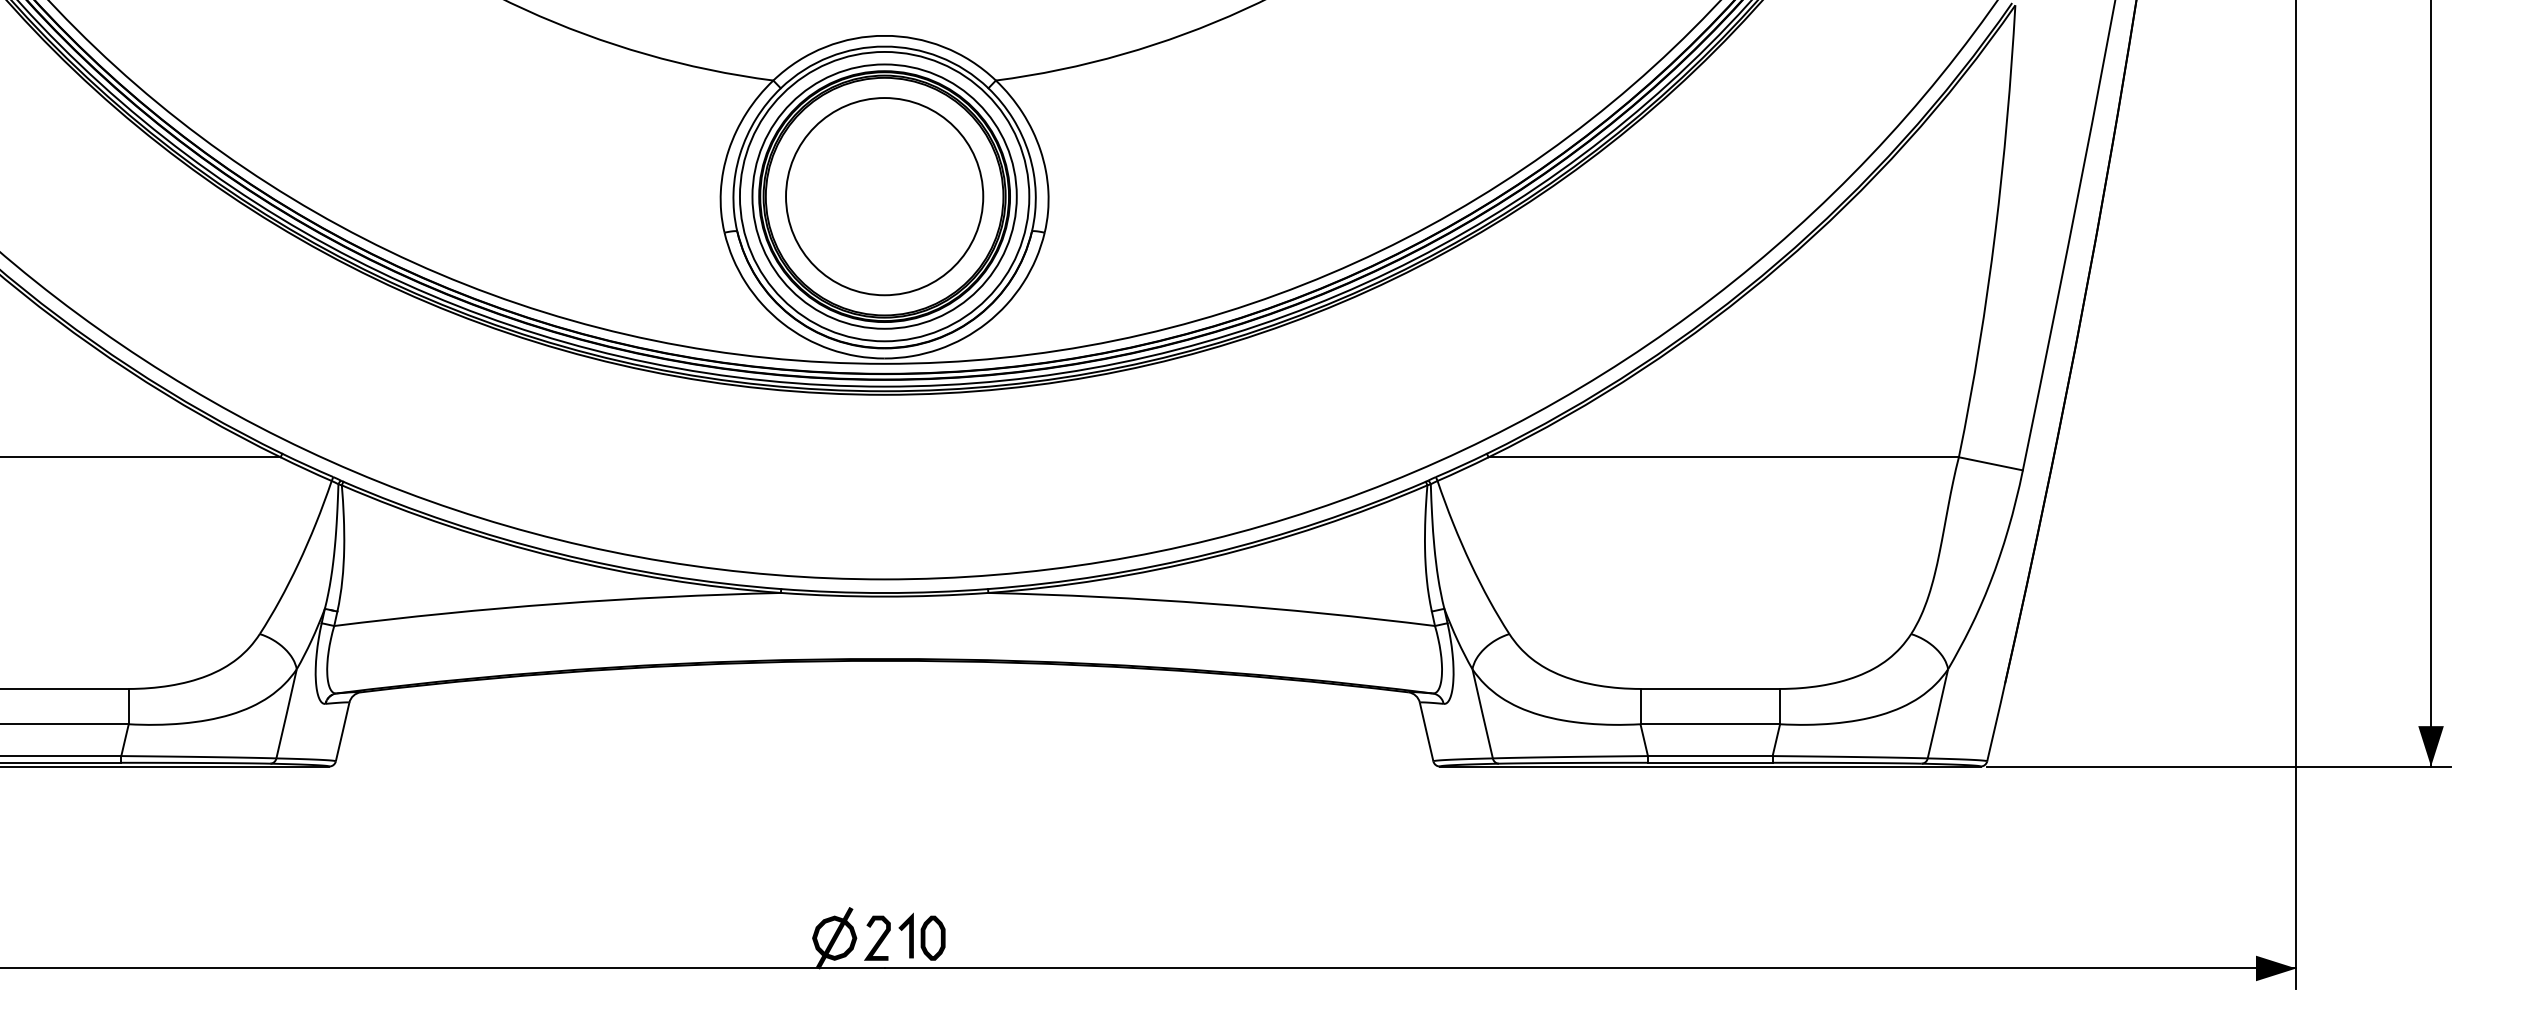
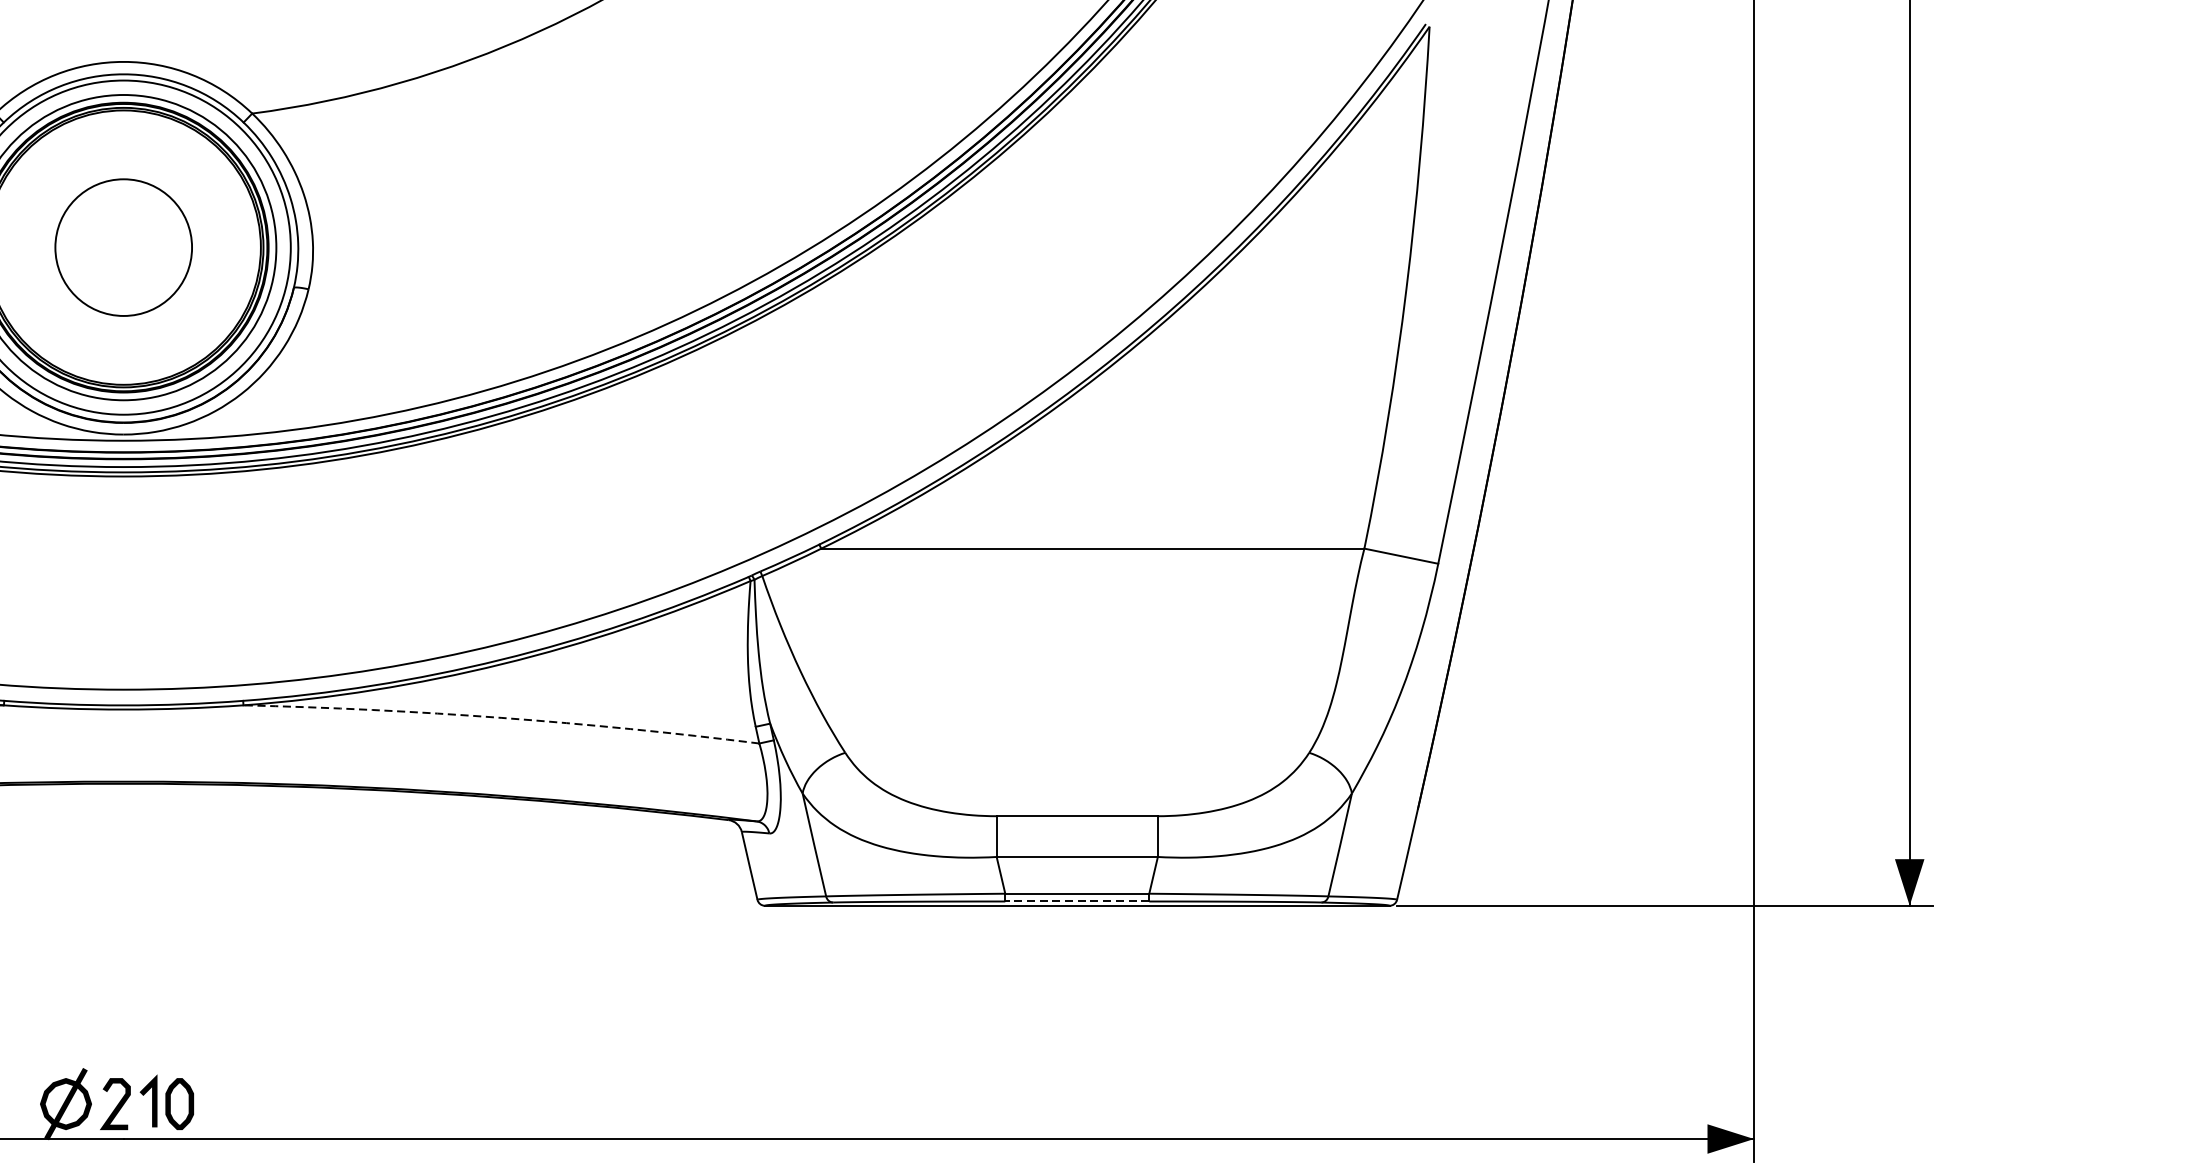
circle: (884, 196) -> (123, 247), size x0.6
arc: (1212, 603) -> (502, 717), solid -> dashed
line: (1709, 762) -> (1076, 901), solid -> dashed

